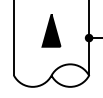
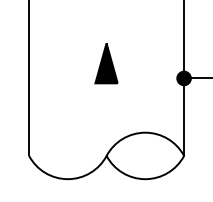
part: (51, 30) -> (106, 62), size x0.6

